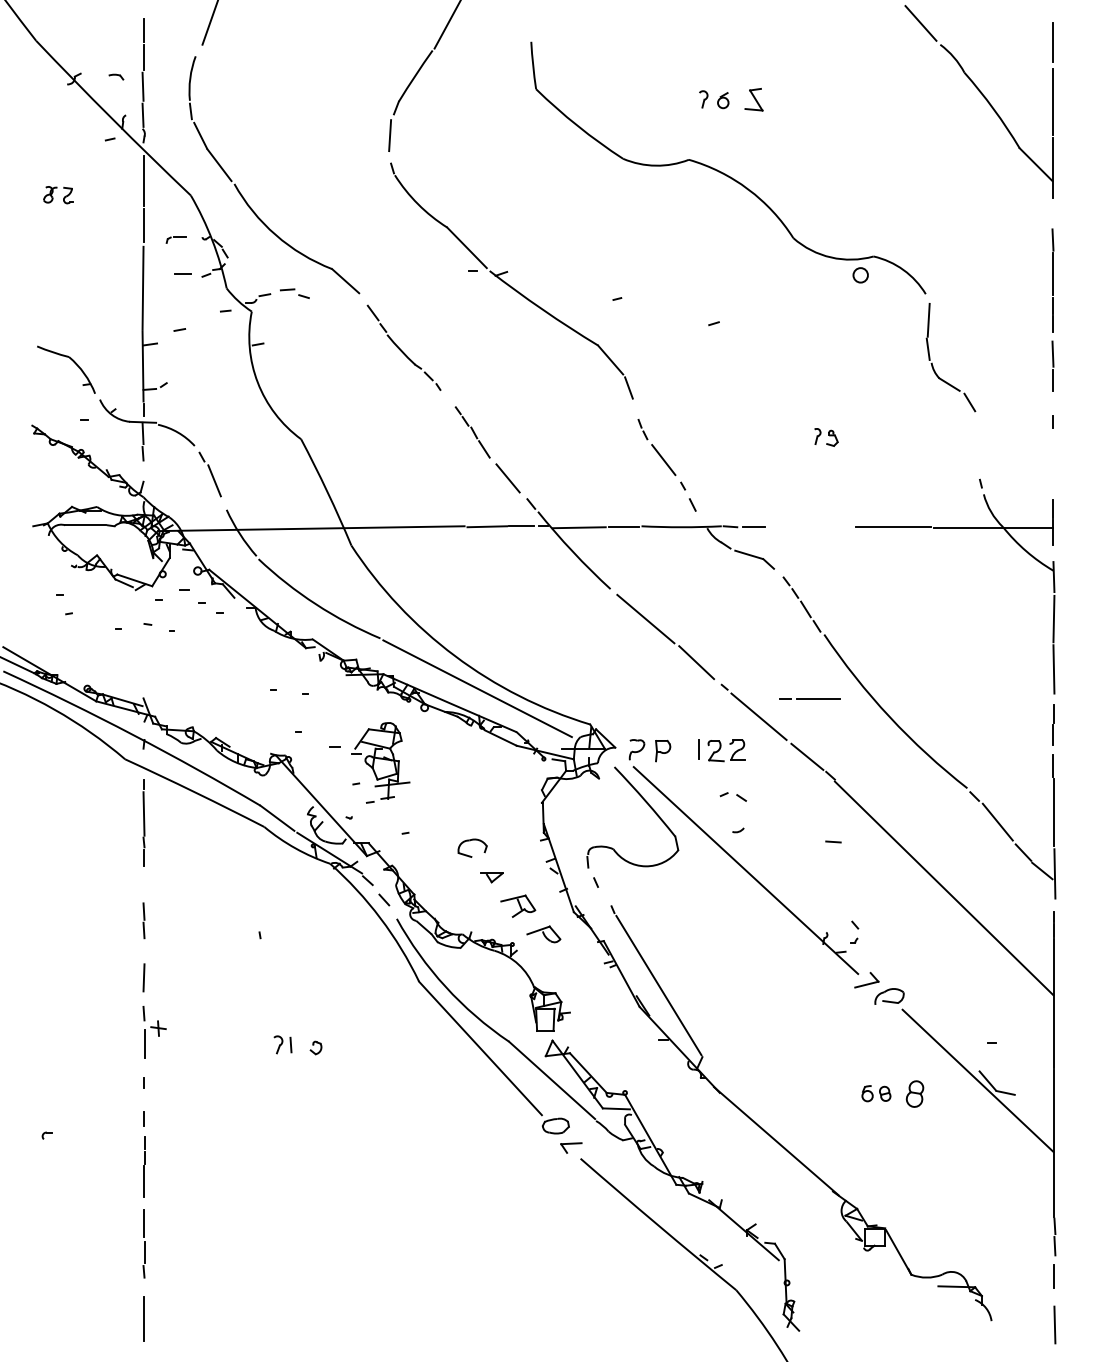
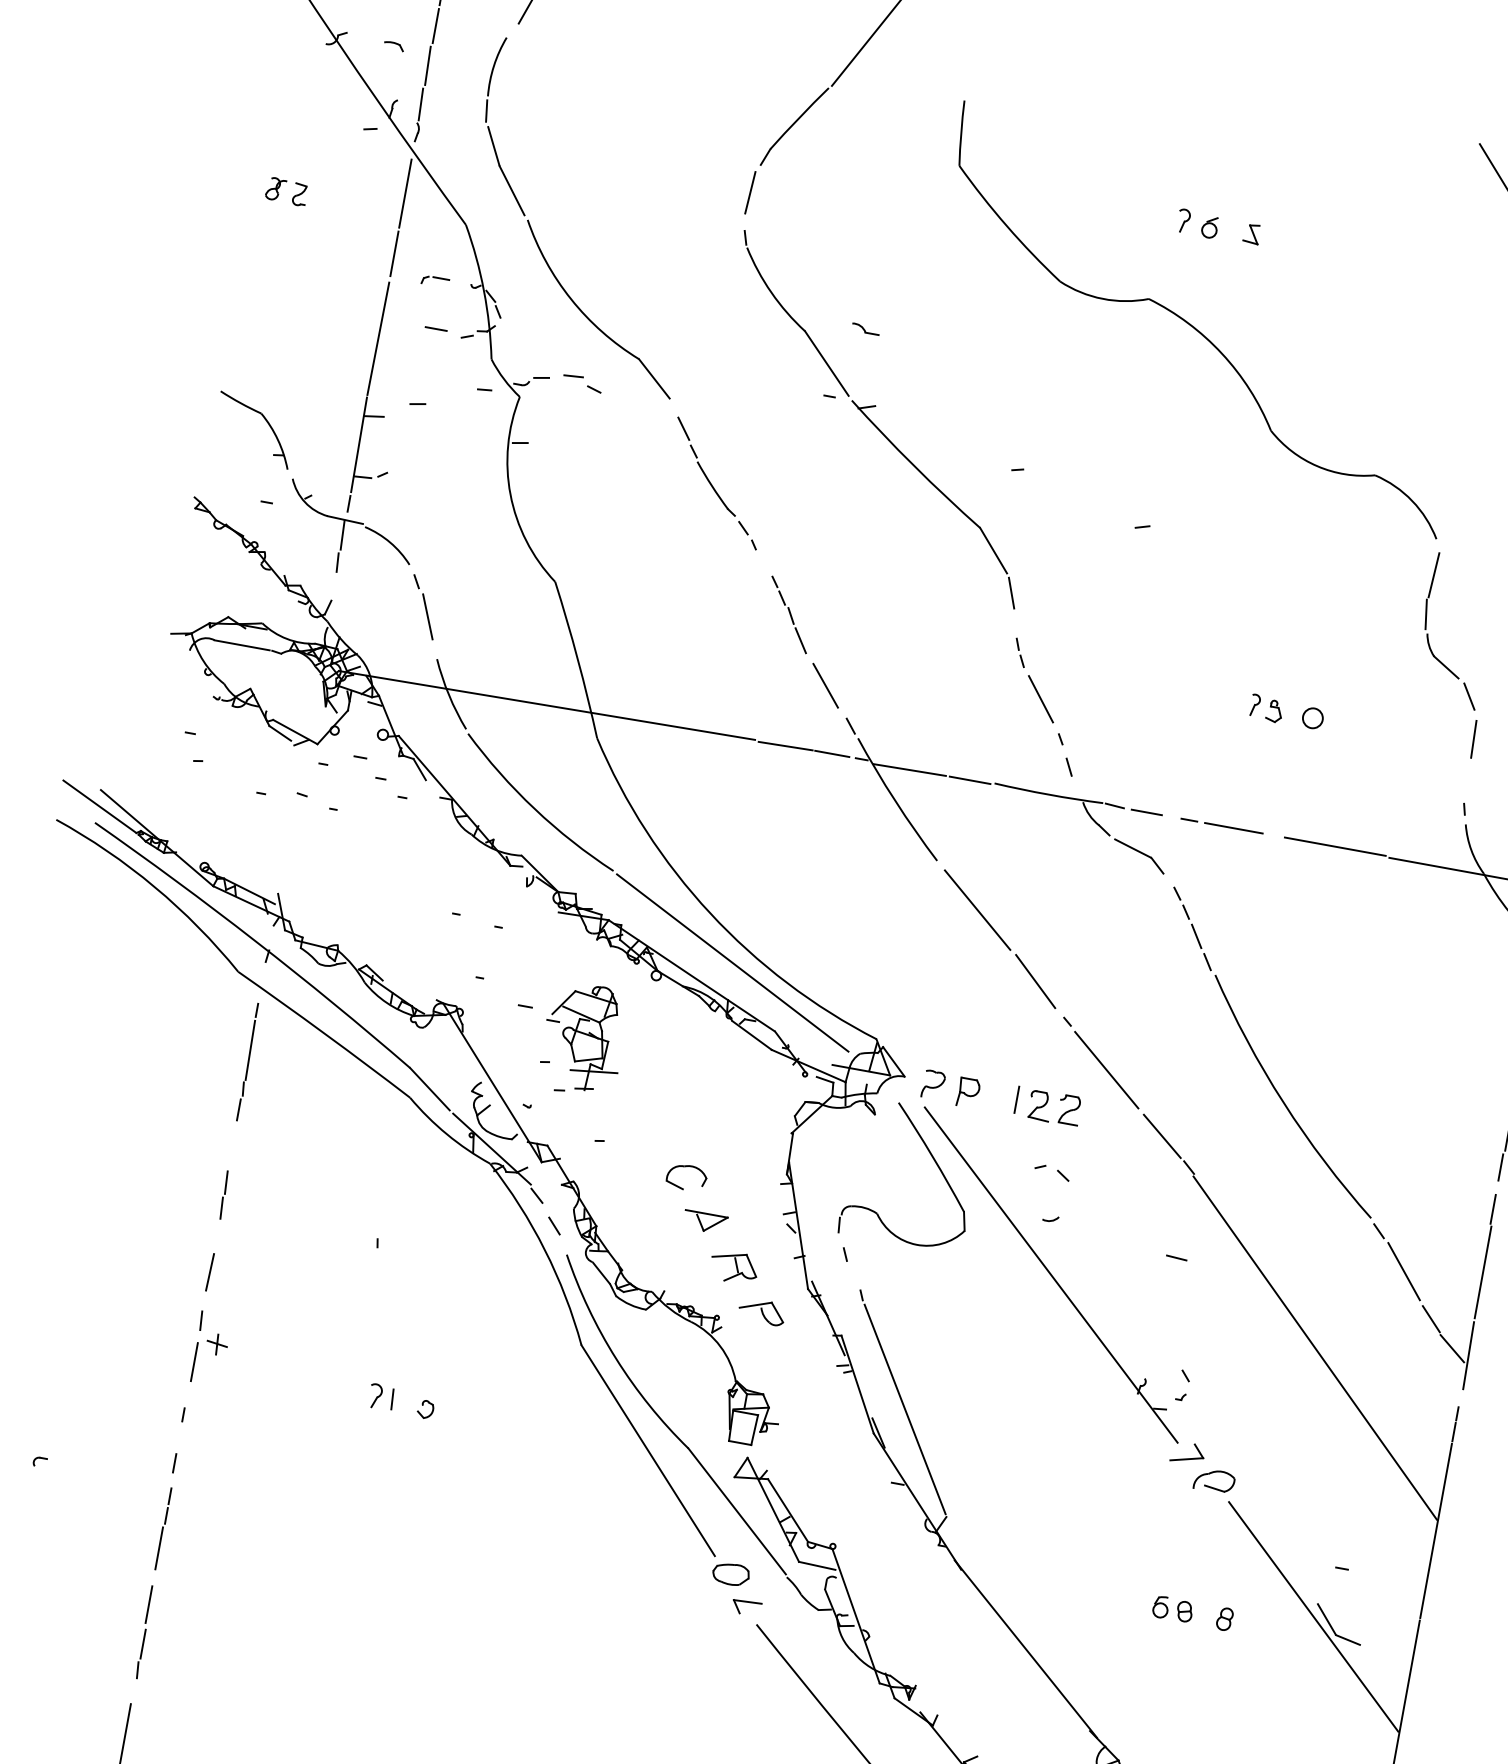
part: (754, 99) -> (1252, 233), size x0.62
part: (490, 217) -> (866, 328), added
circle: (860, 275) -> (1312, 718), moved
line: (978, 432) -> (1473, 739), added
line: (809, 698) -> (1221, 825), moved
part: (491, 877) -> (705, 1221), size x1.43
part: (914, 1093) -> (1224, 1618), size x0.62

